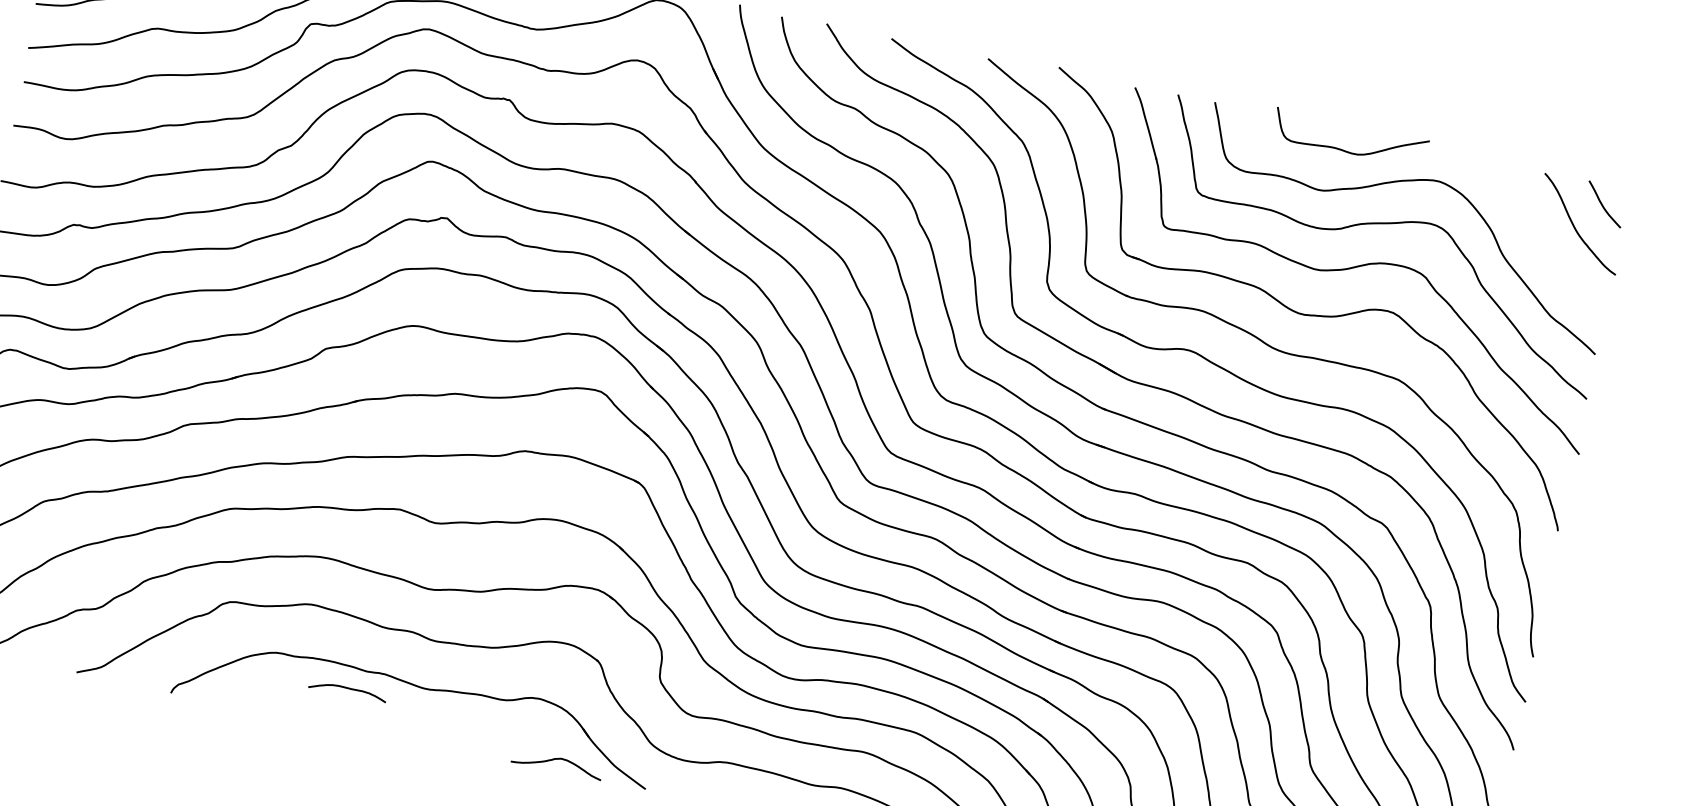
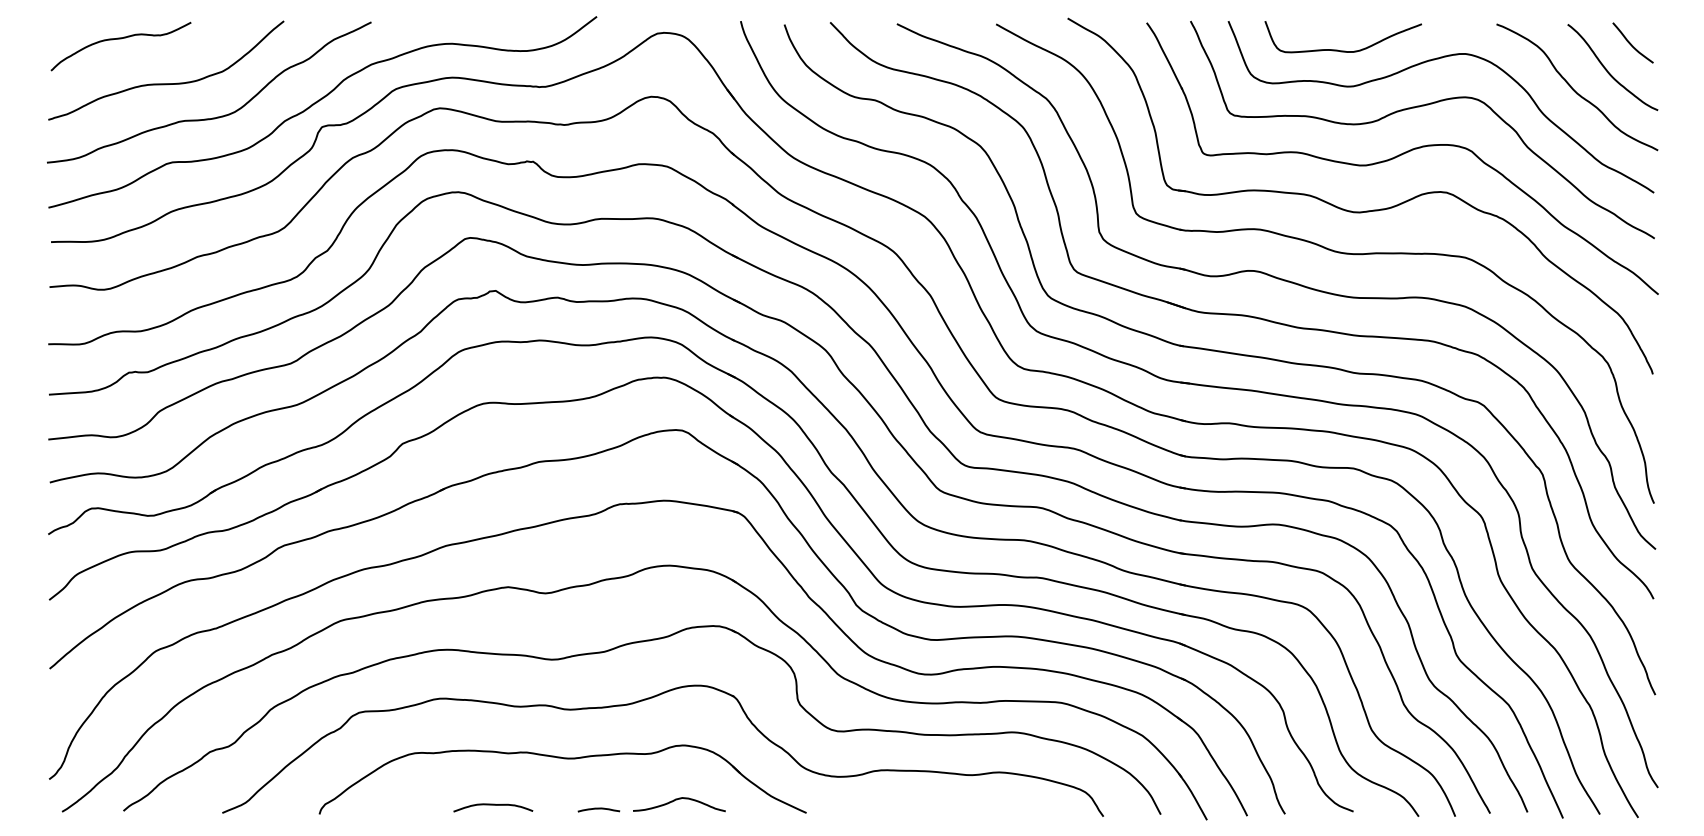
curve: (1342, 149) -> (1337, 49), moved
curve: (1538, 237) -> (1574, 89), added
curve: (348, 689) -> (493, 805), moved
curve: (443, 744) -> (598, 809), added
curve: (556, 760) -> (677, 800), moved

